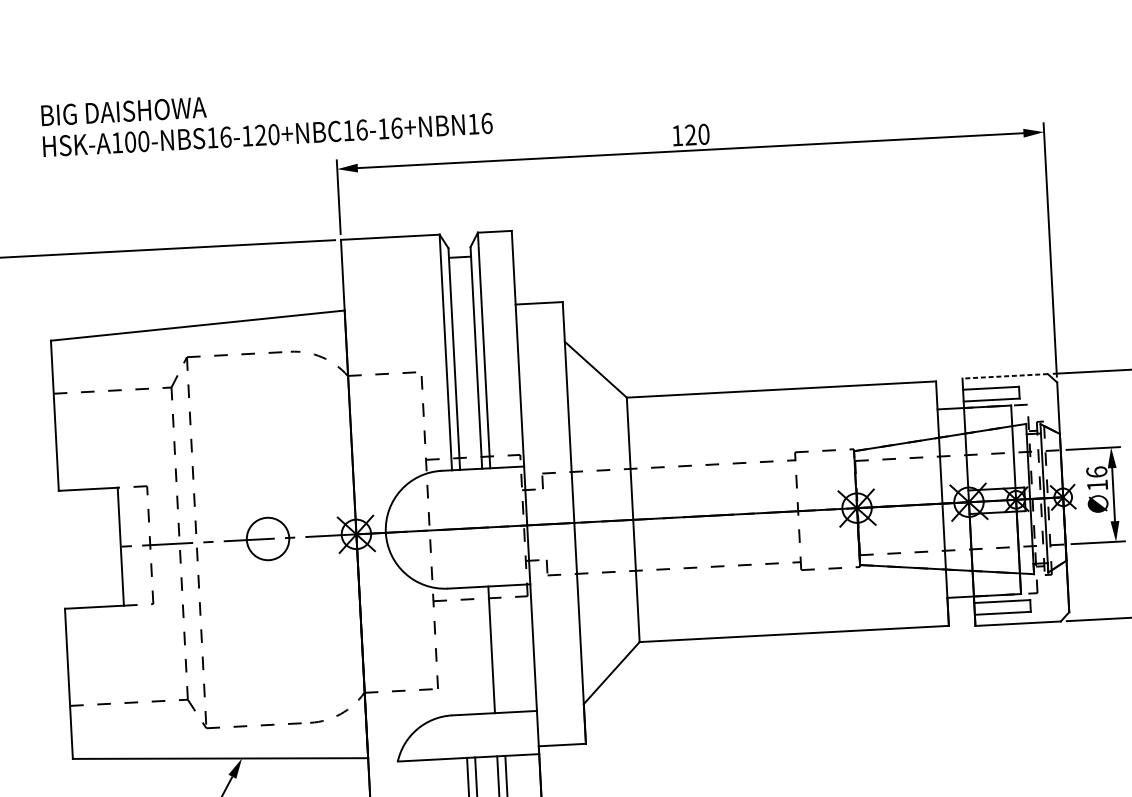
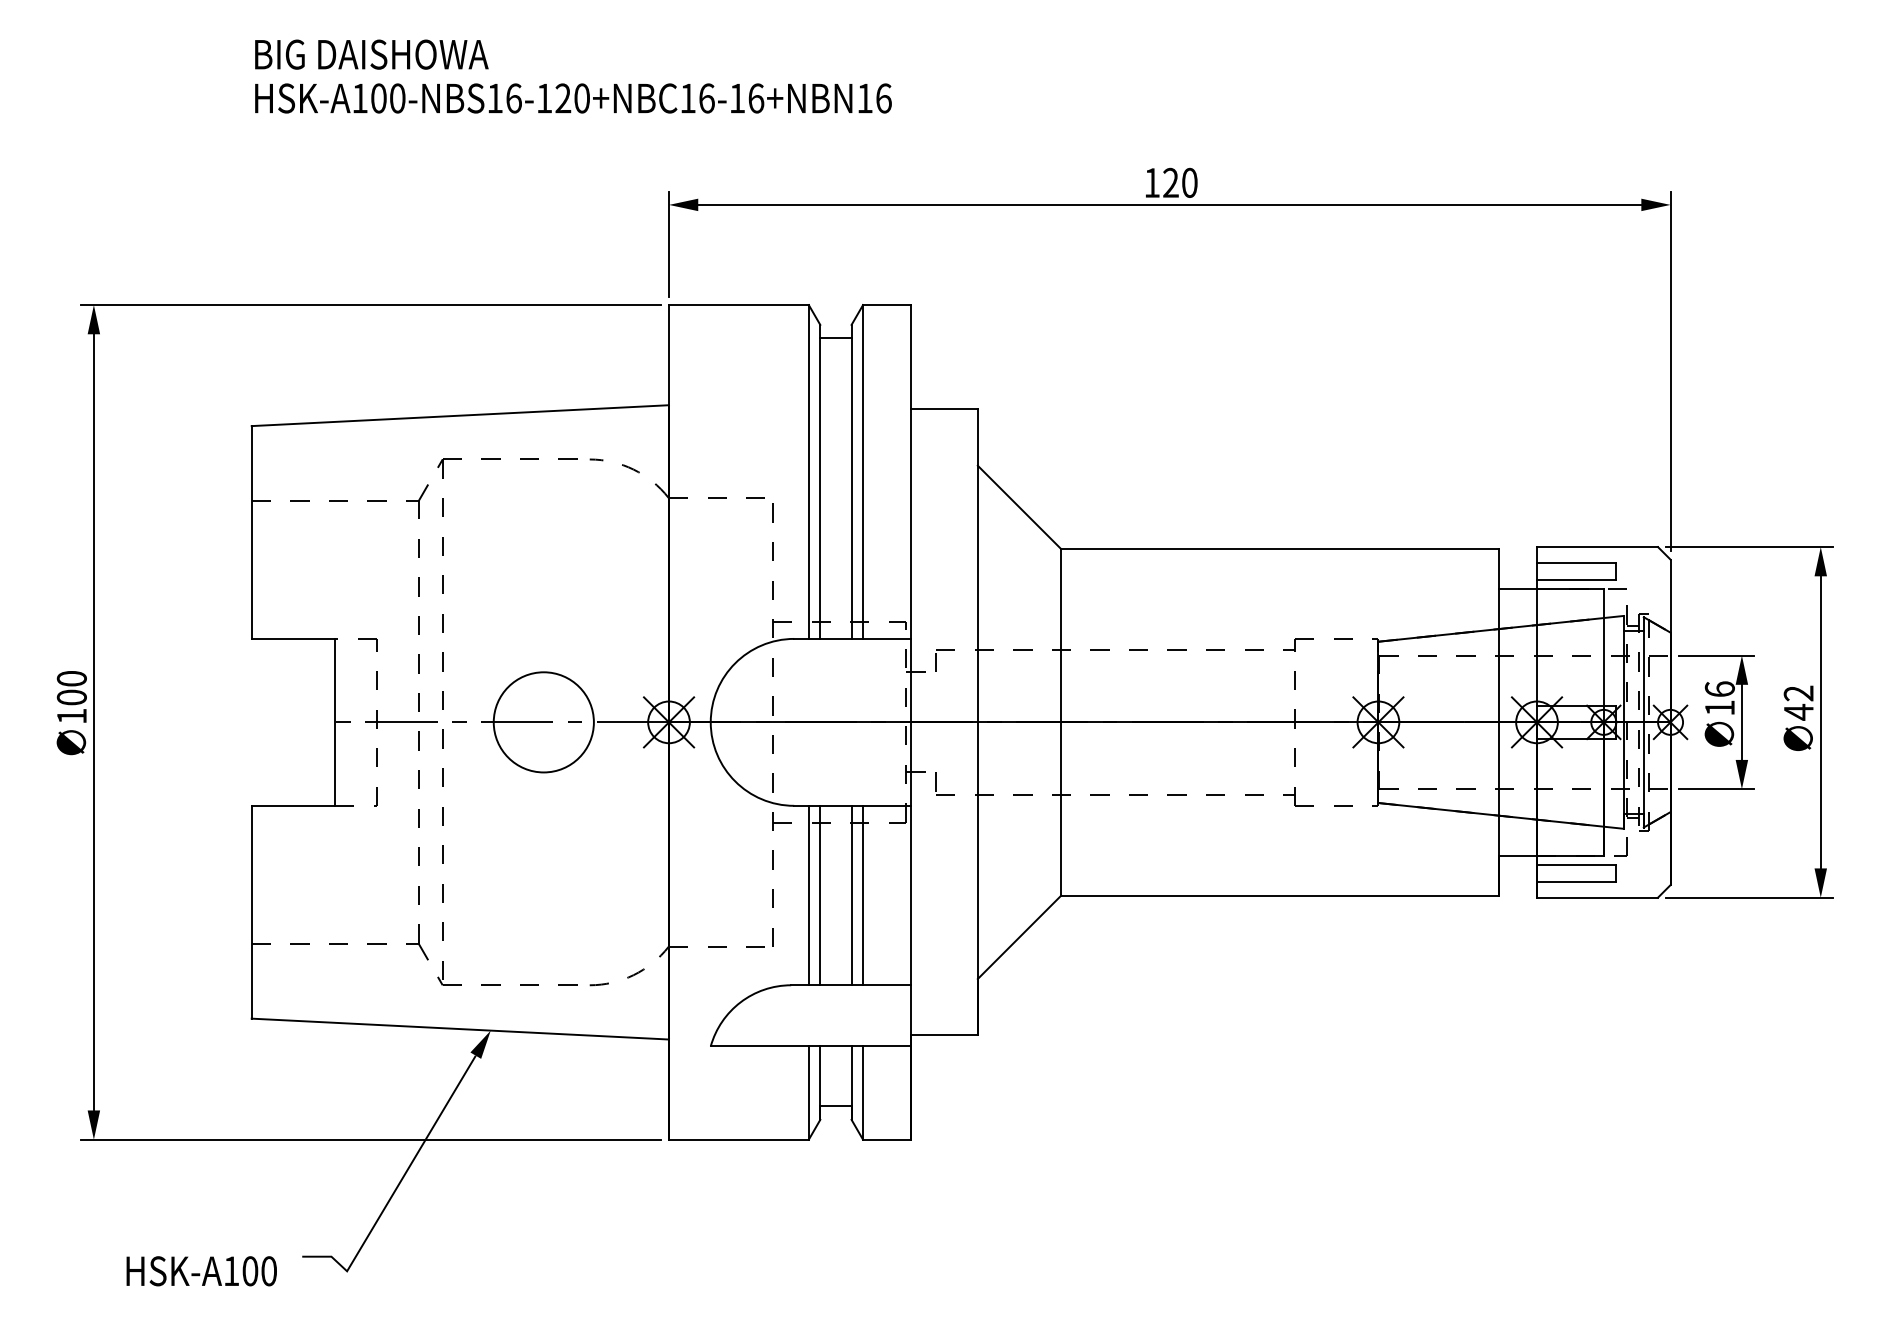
text: (267, 119) -> (573, 76), moved
line: (1005, 376) -> (1597, 547), dashed -> solid
circle: (267, 539) -> (543, 722), size x1.67
line: (500, 649) -> (863, 895), added
line: (469, 650) -> (820, 895), added
line: (461, 651) -> (808, 895), added

